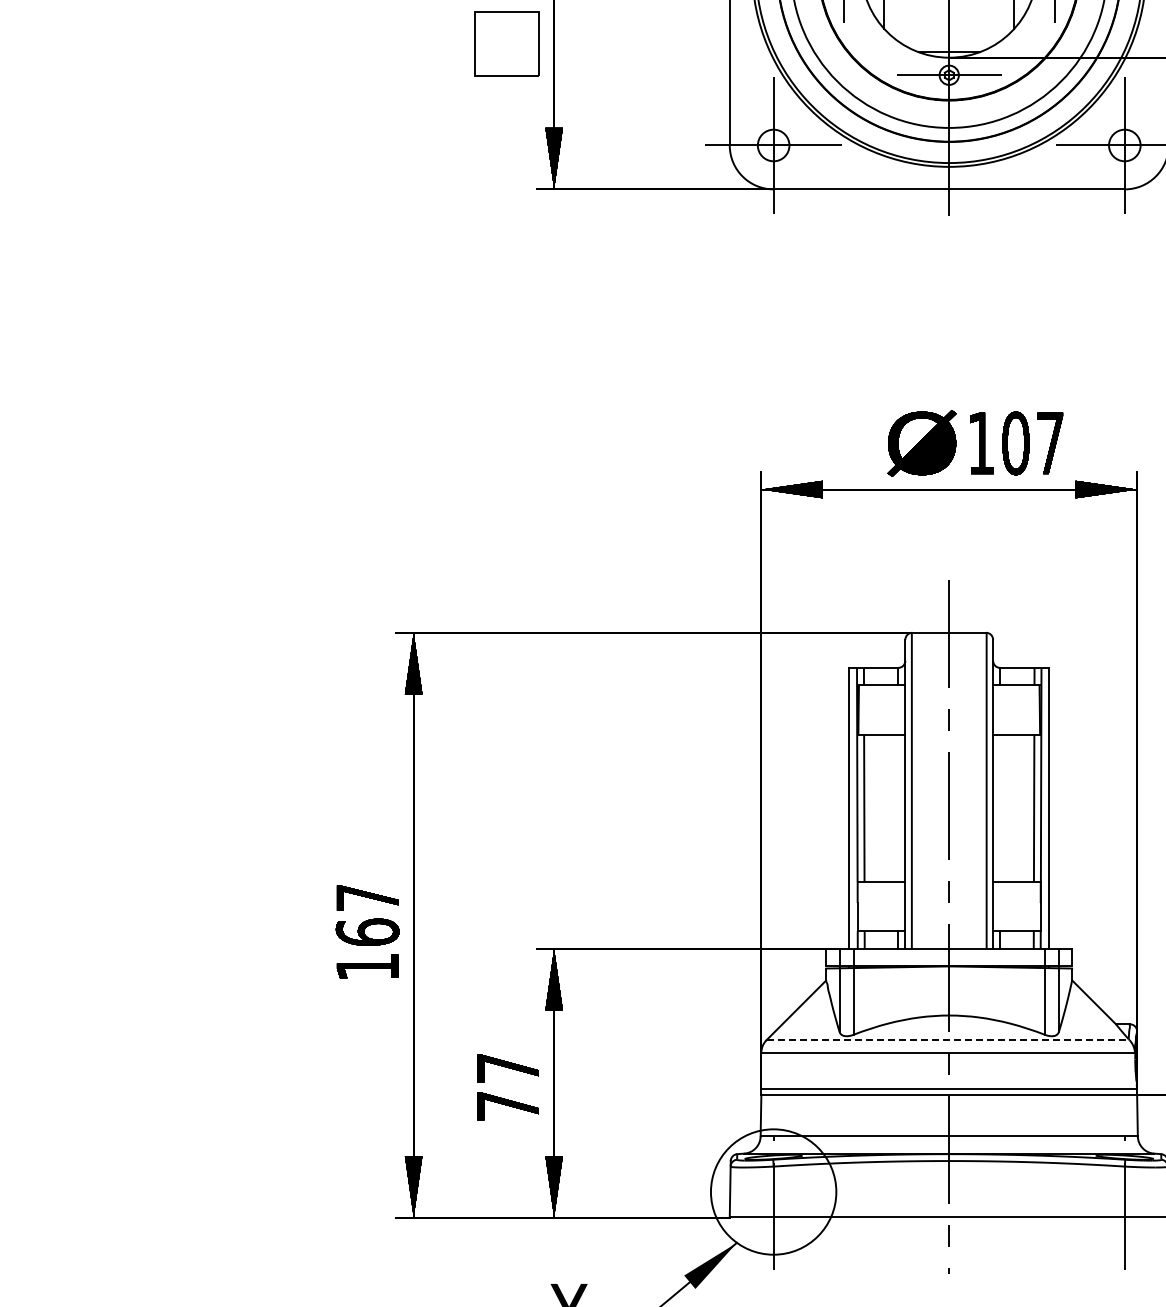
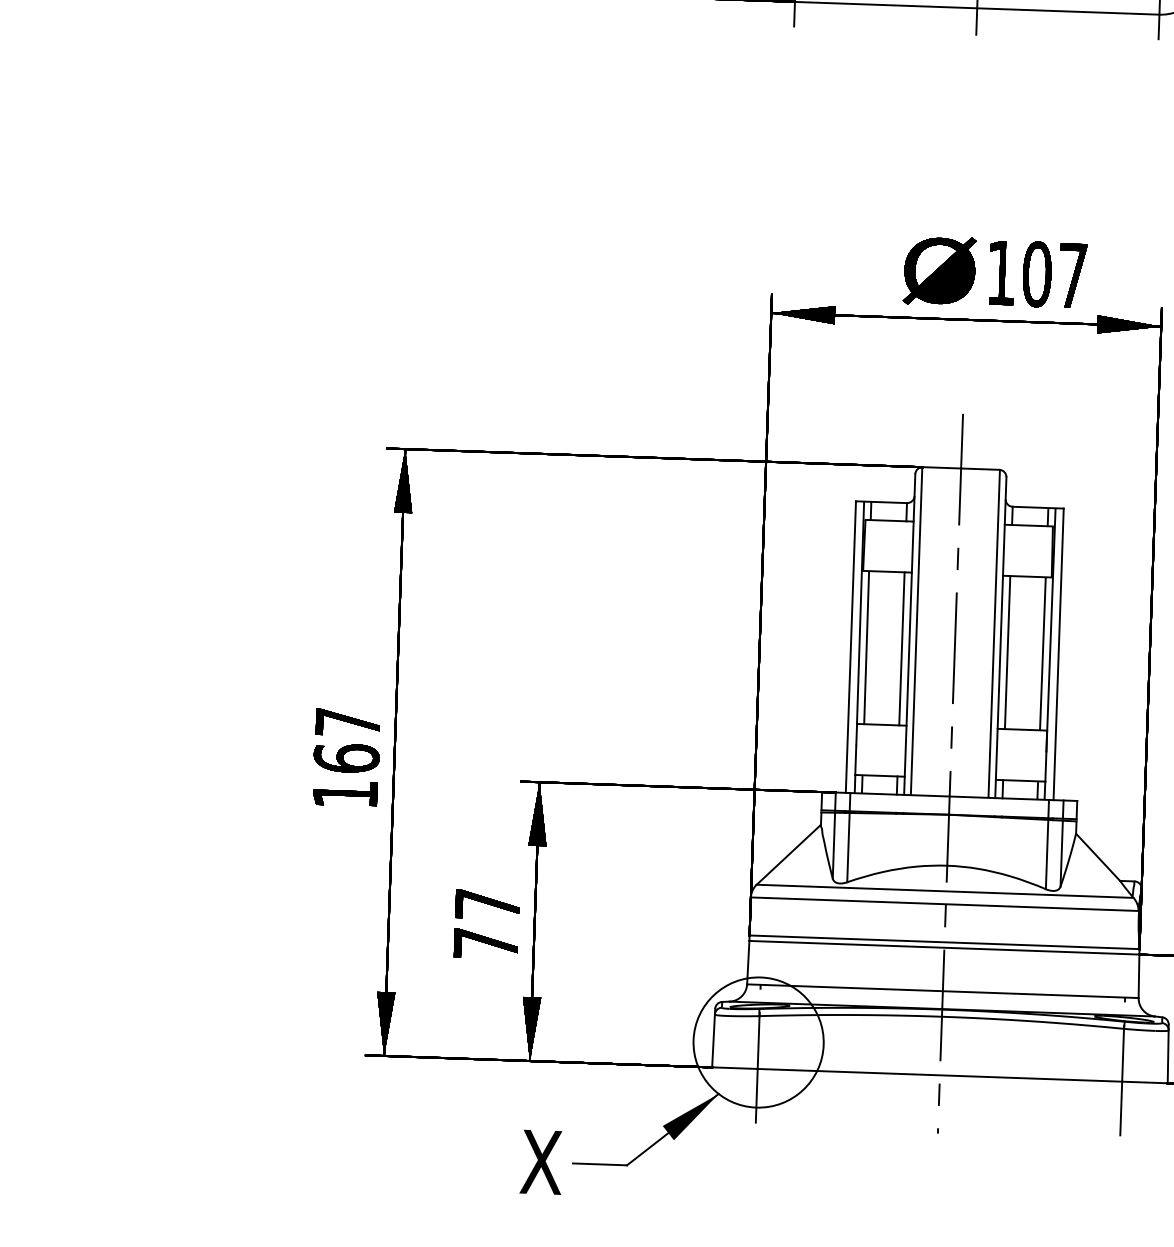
line: (898, 808) -> (902, 649), added
line: (1000, 808) -> (1007, 652), added
line: (948, 1040) -> (945, 891), dashed -> solid

